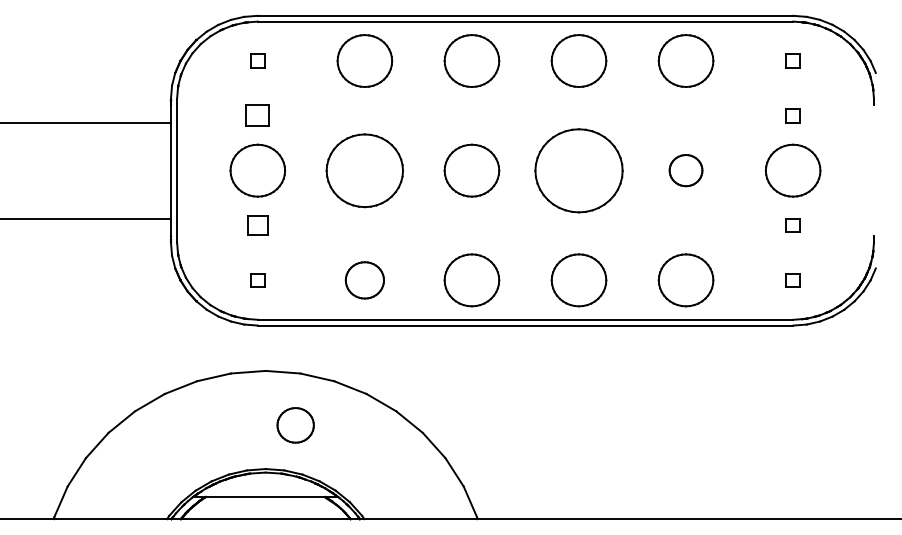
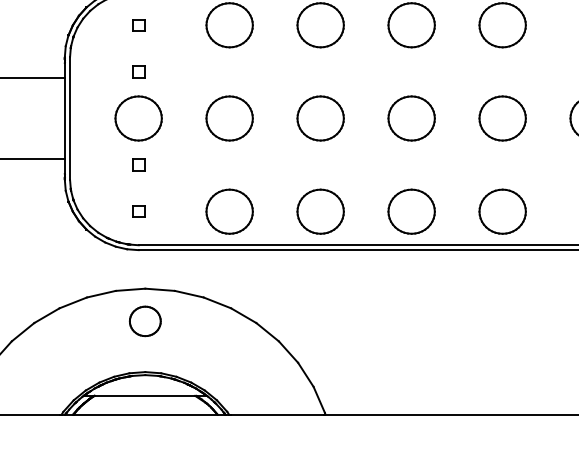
part: (257, 115) -> (138, 71), size x0.62
part: (364, 170) -> (229, 118), size x0.71
part: (578, 170) -> (411, 118), size x0.62
part: (685, 170) -> (502, 118), size x1.67
part: (257, 225) -> (138, 165), size x0.71
part: (364, 280) -> (229, 211), size x1.43
part: (295, 425) -> (145, 321), moved

